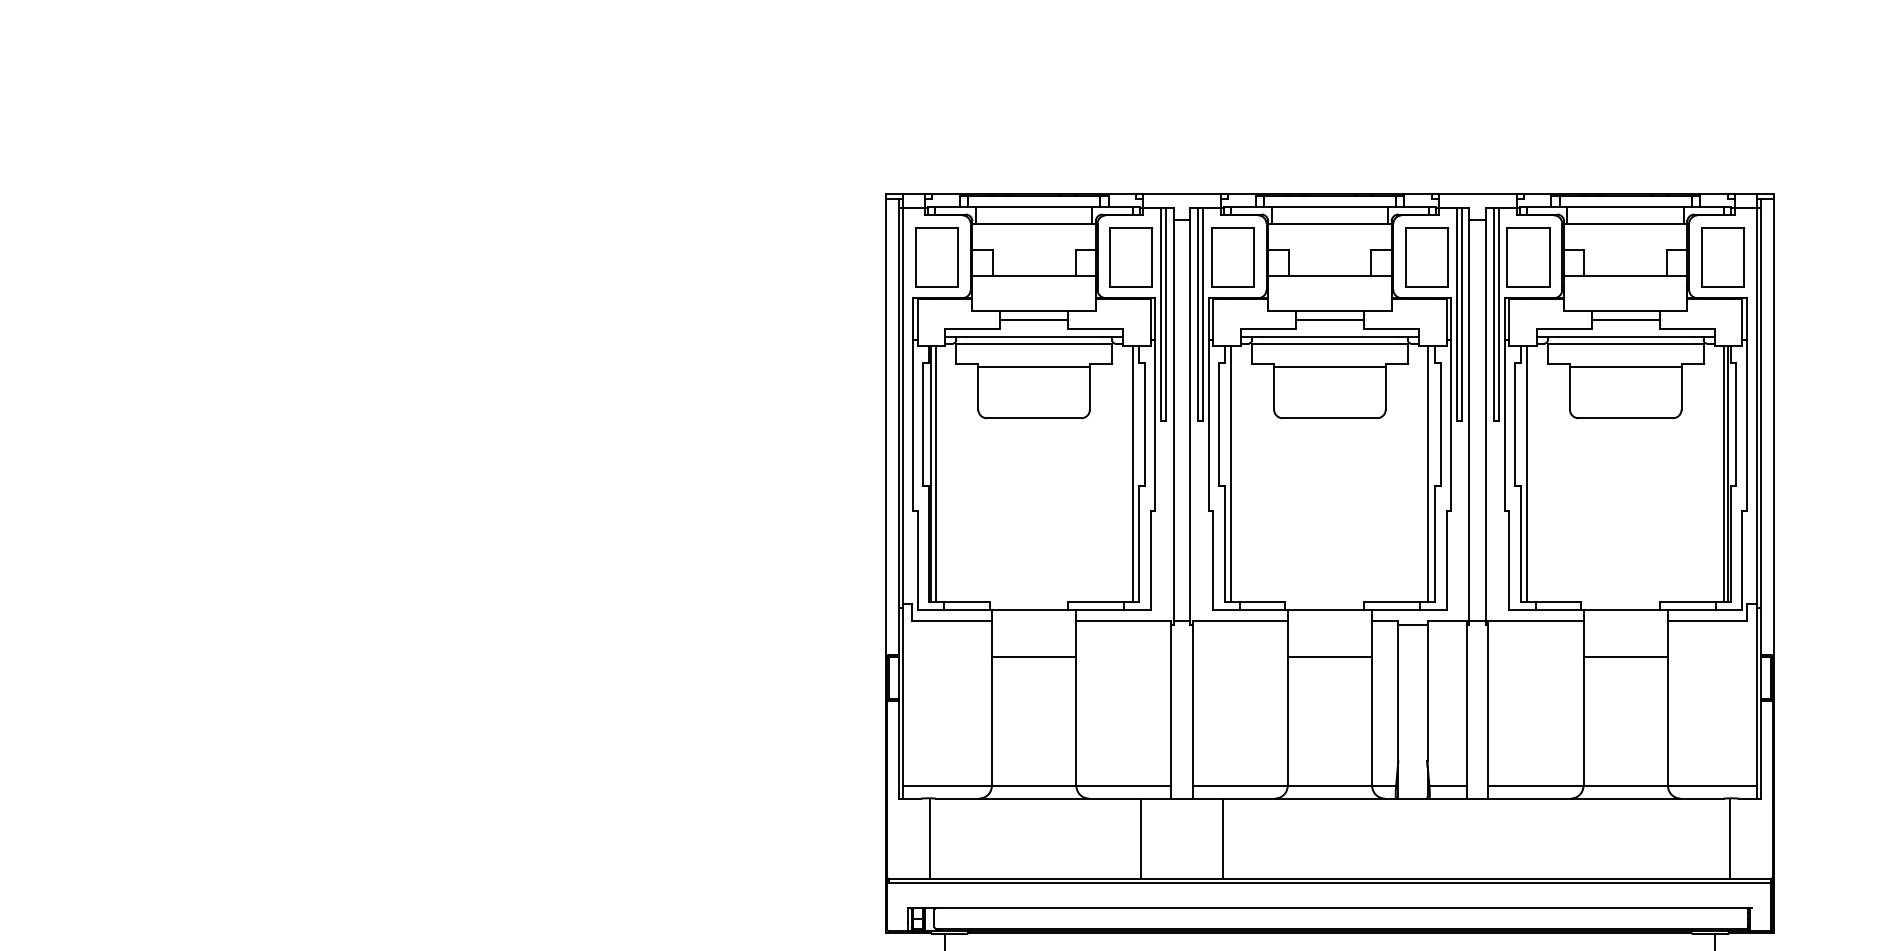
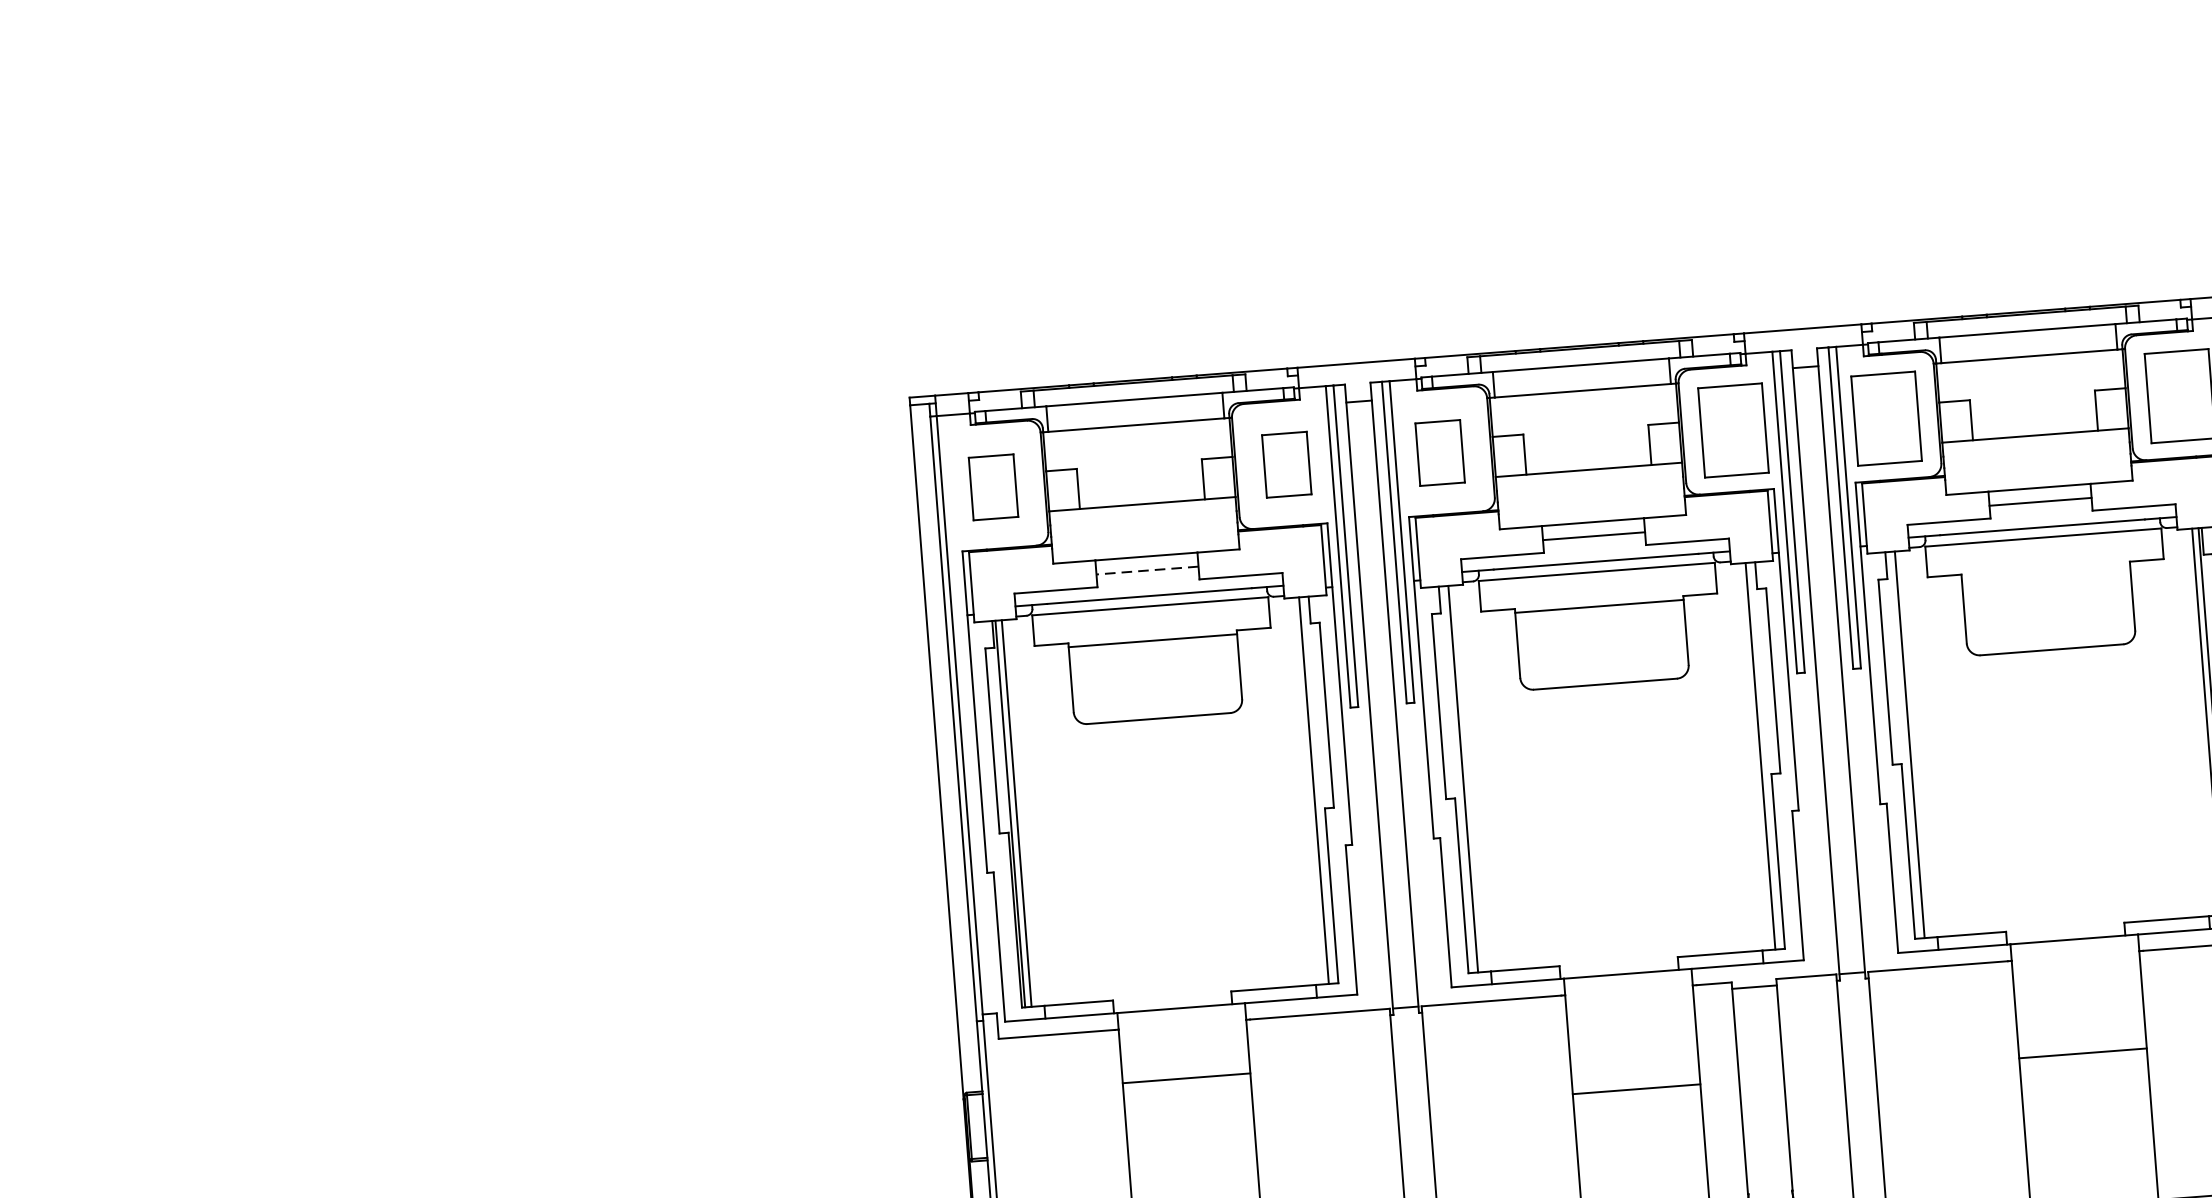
part: (936, 257) -> (992, 487), size x0.7
part: (1130, 257) -> (1285, 464), size x0.7
part: (1232, 257) -> (1439, 452), size x0.7
line: (1034, 320) -> (1148, 570), solid -> dashed
line: (1625, 366) -> (2045, 571), removed
line: (1329, 656) -> (1635, 1089), moved
line: (1625, 656) -> (2082, 1053), moved

